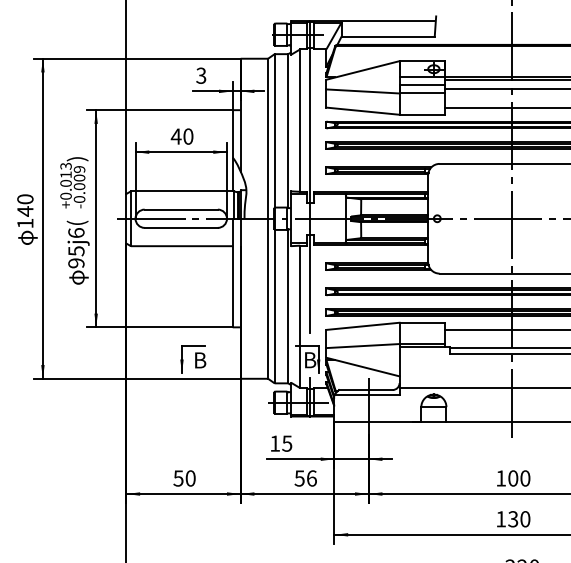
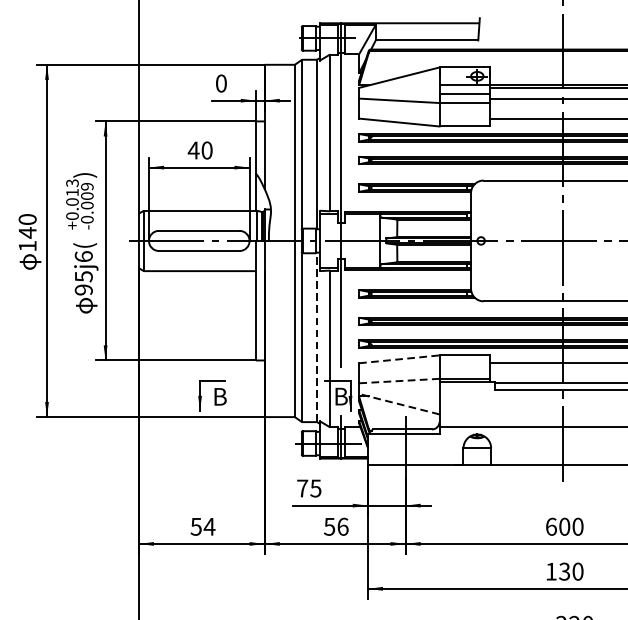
text: (201, 75) -> (221, 83), 3 -> 0
line: (288, 306) -> (317, 337), solid -> dashed
line: (363, 326) -> (399, 359), solid -> dashed
line: (363, 346) -> (399, 381), solid -> dashed
line: (363, 367) -> (399, 404), solid -> dashed
text: (275, 443) -> (302, 488), 15 -> 75
text: (190, 478) -> (209, 526), 50 -> 54
text: (501, 478) -> (551, 526), 100 -> 600

